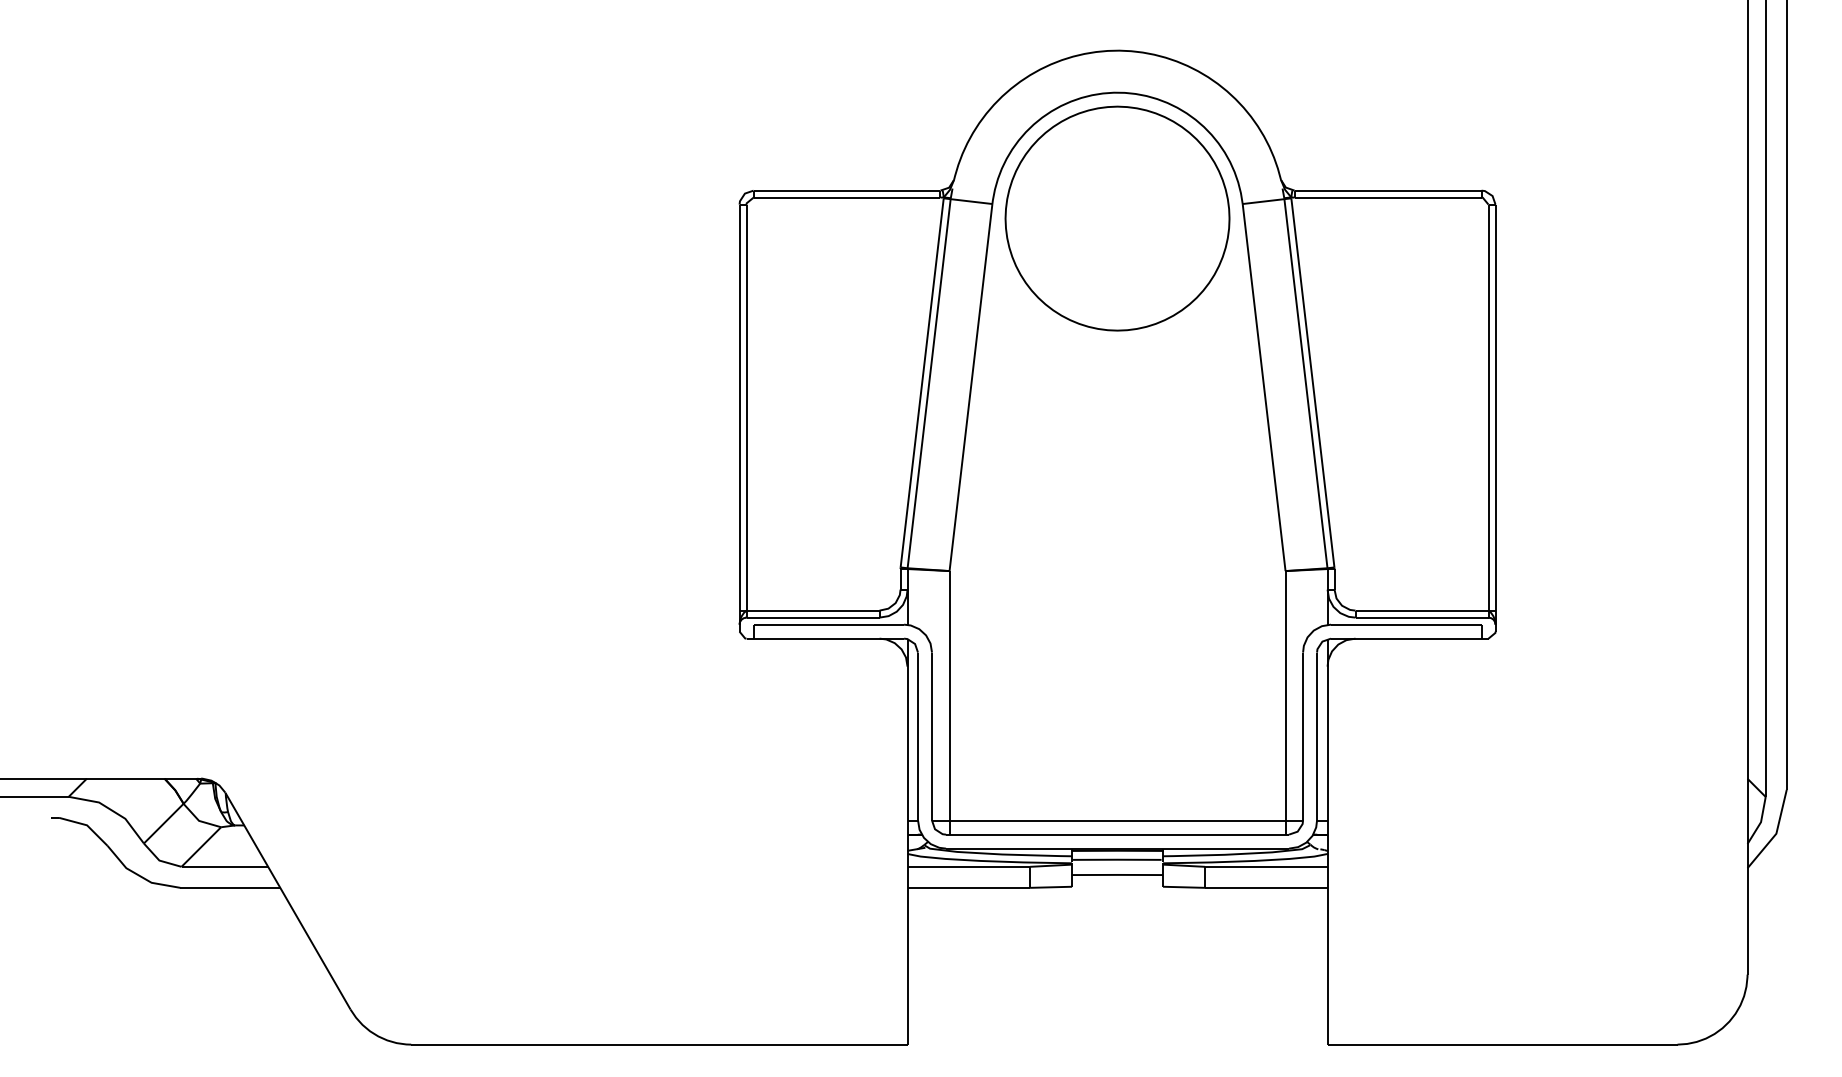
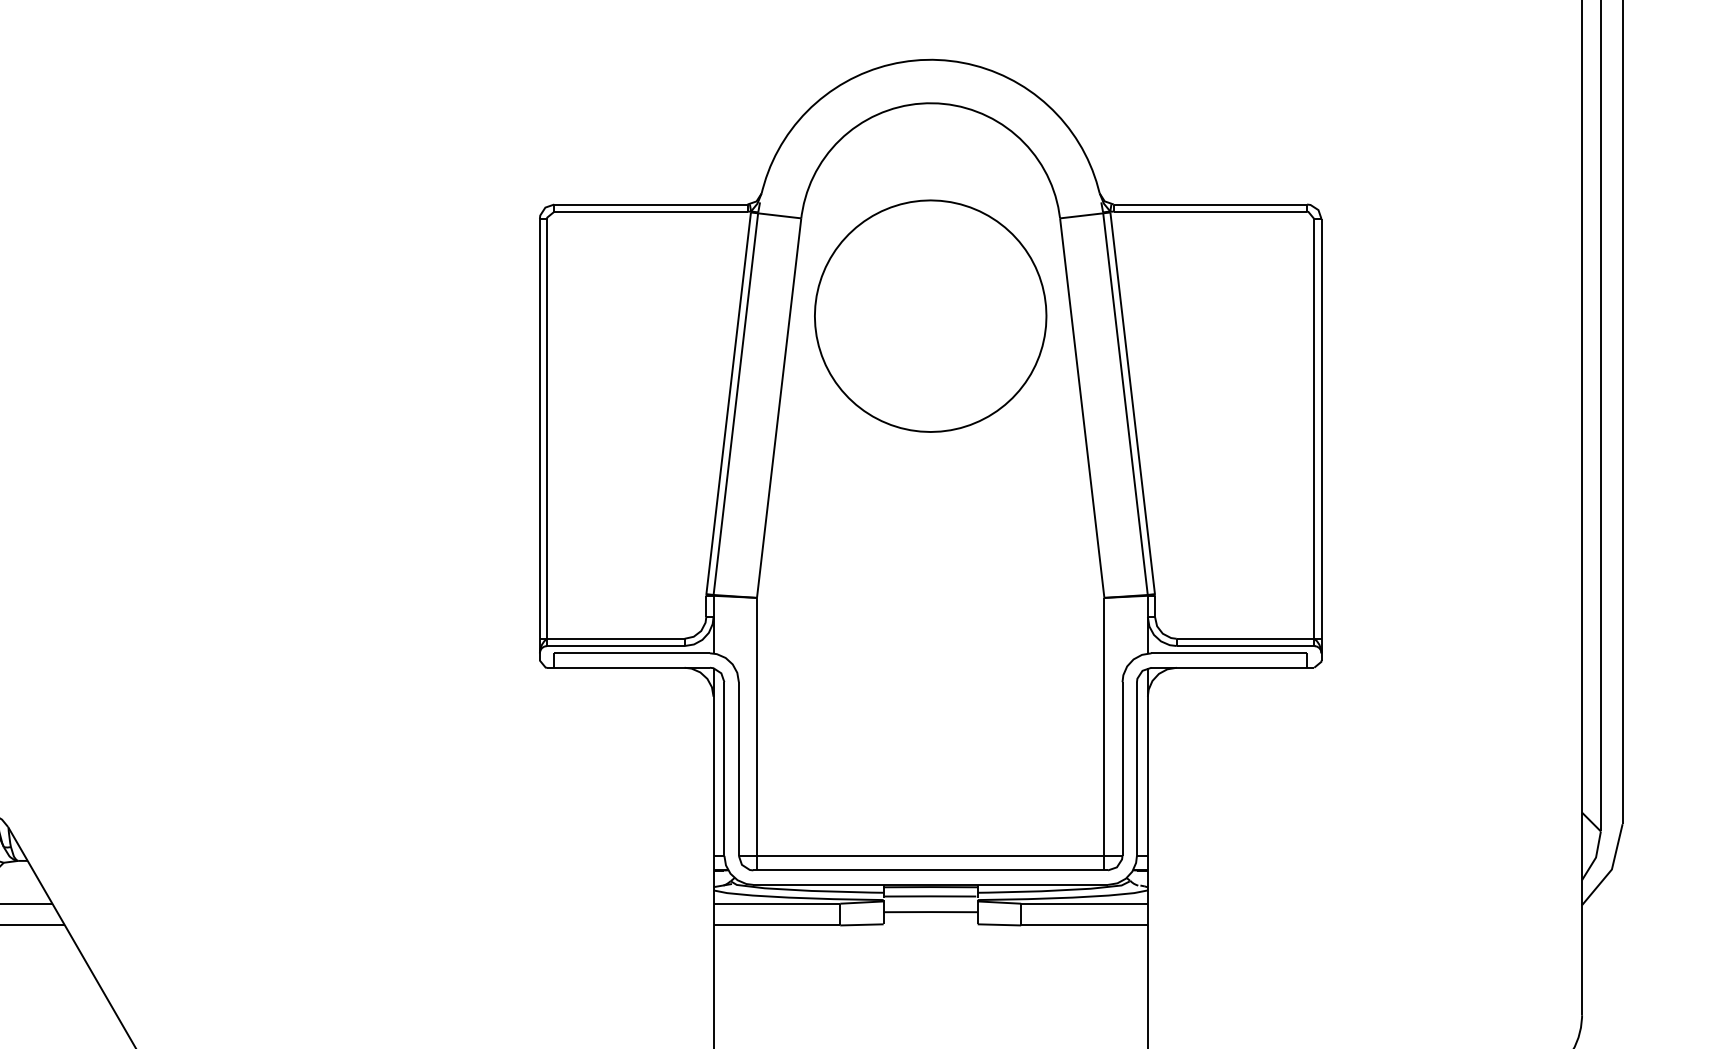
part: (1117, 218) -> (930, 316), moved

